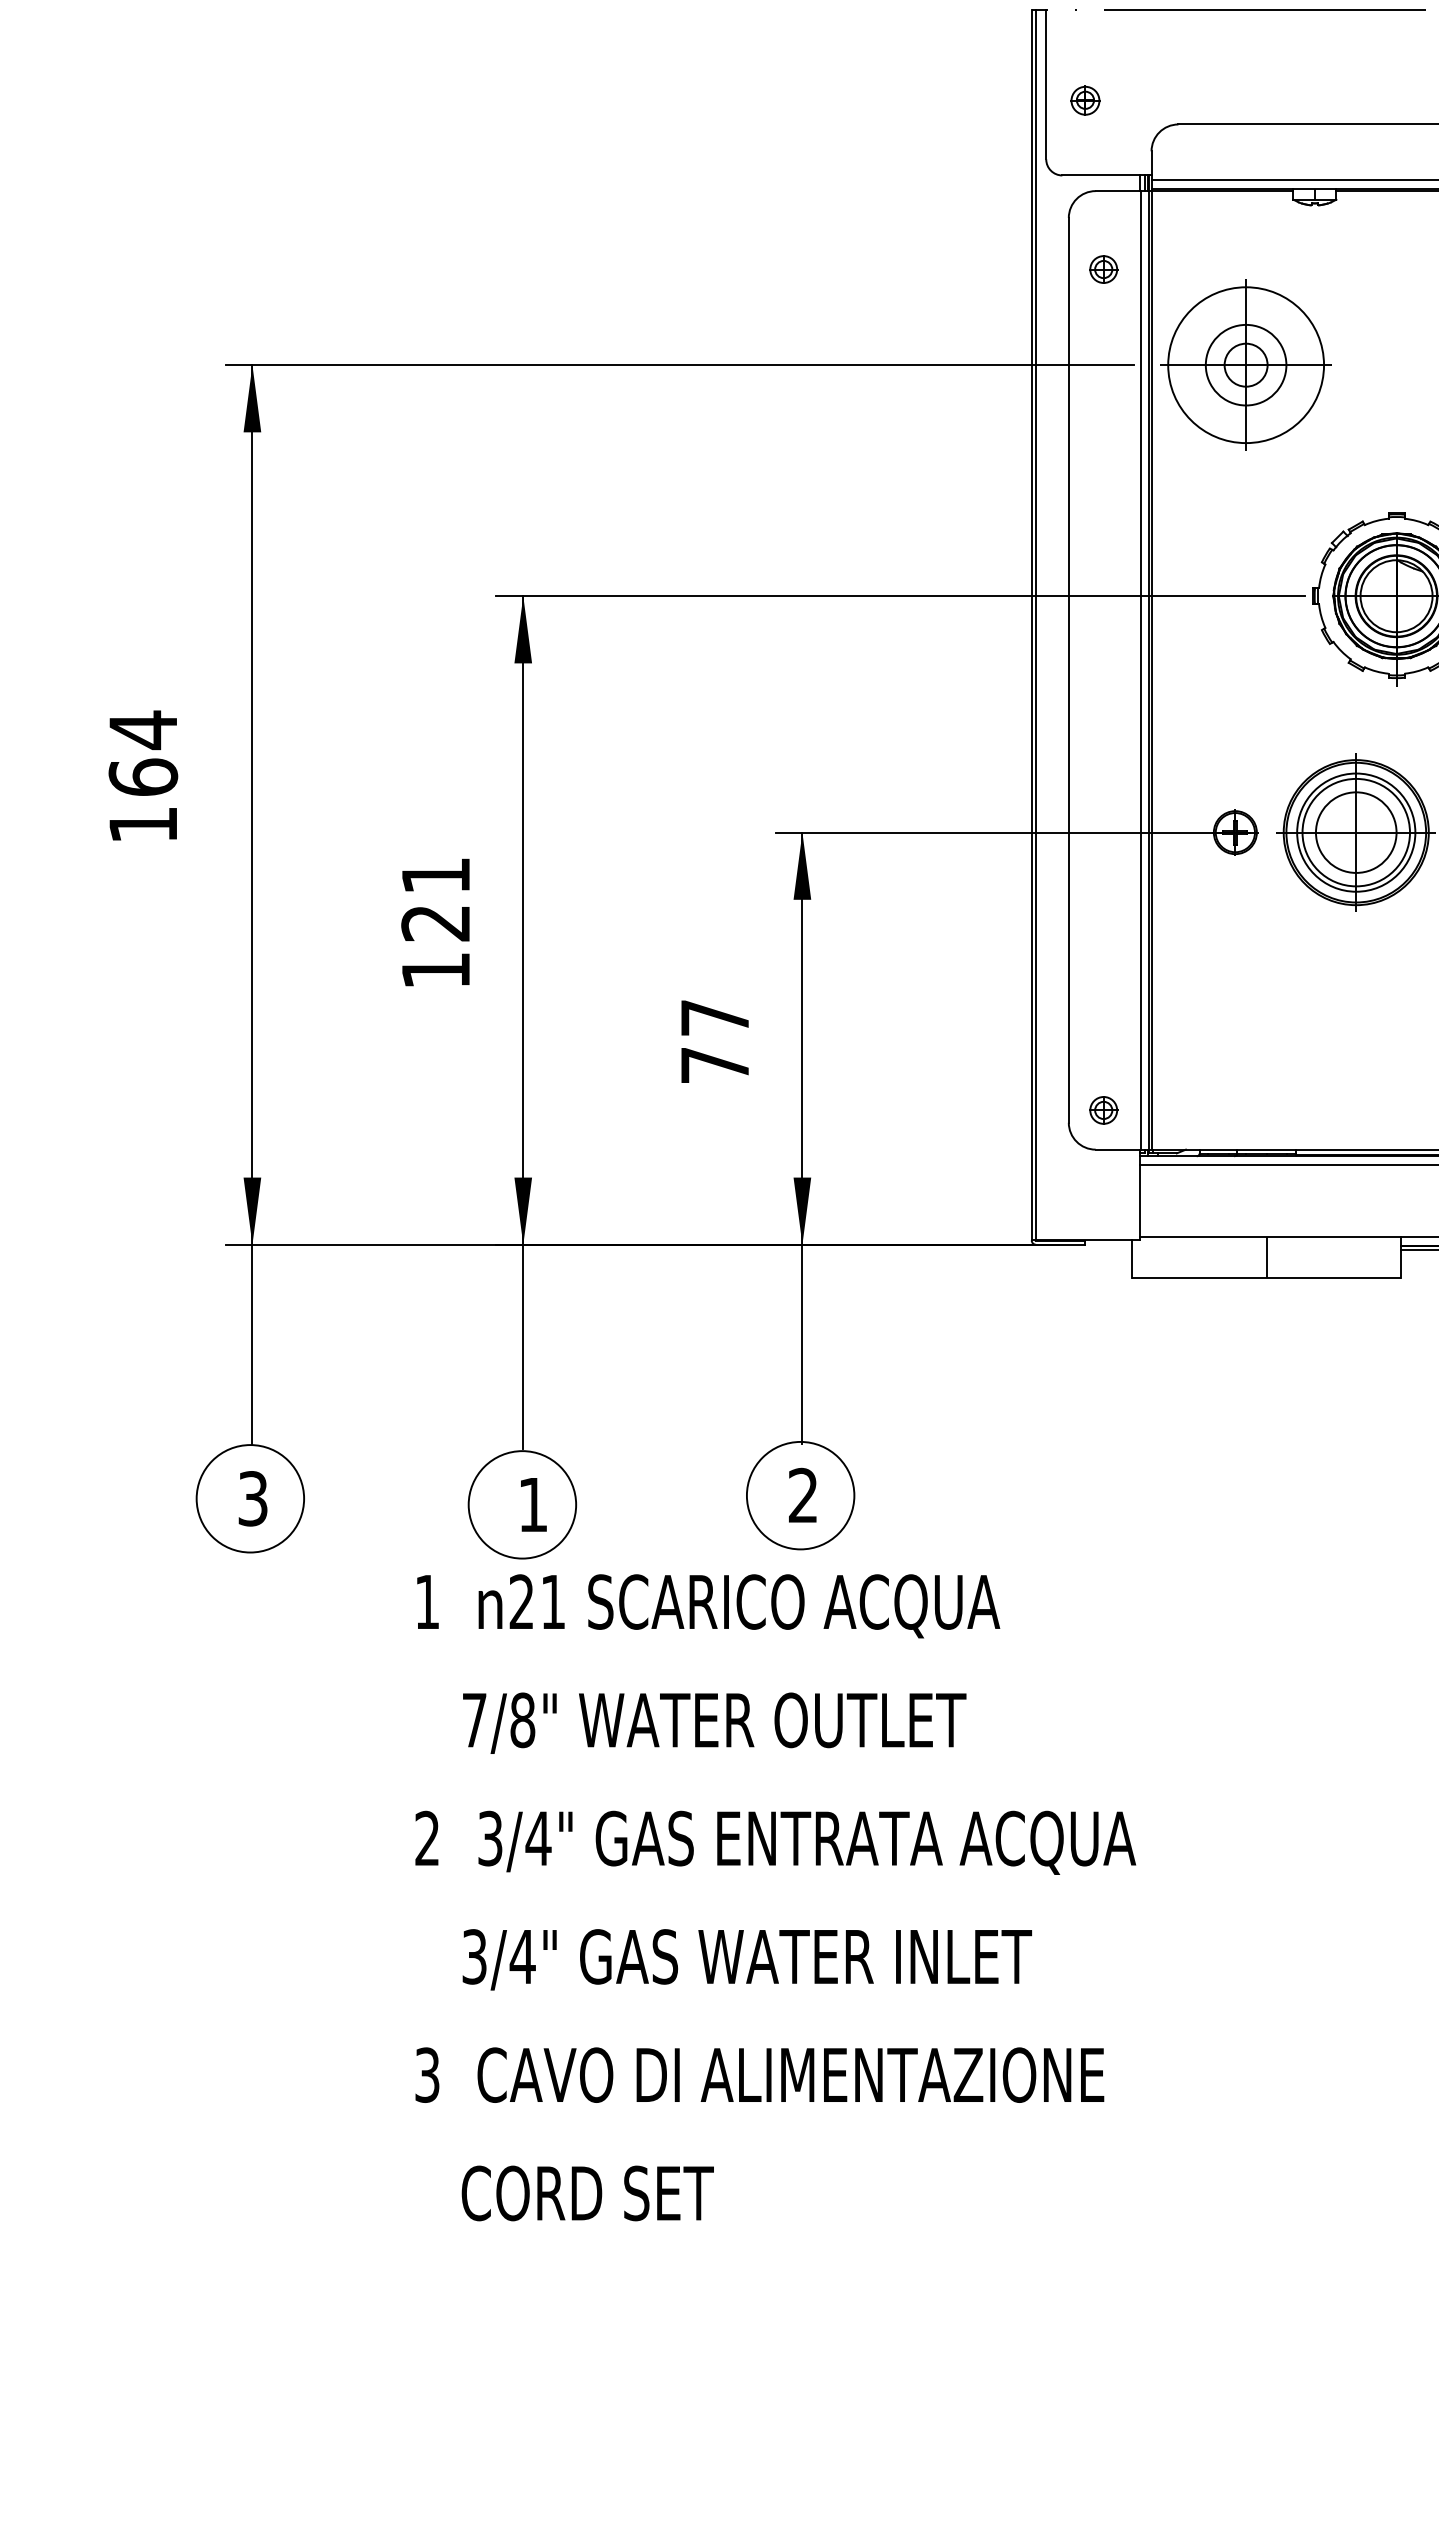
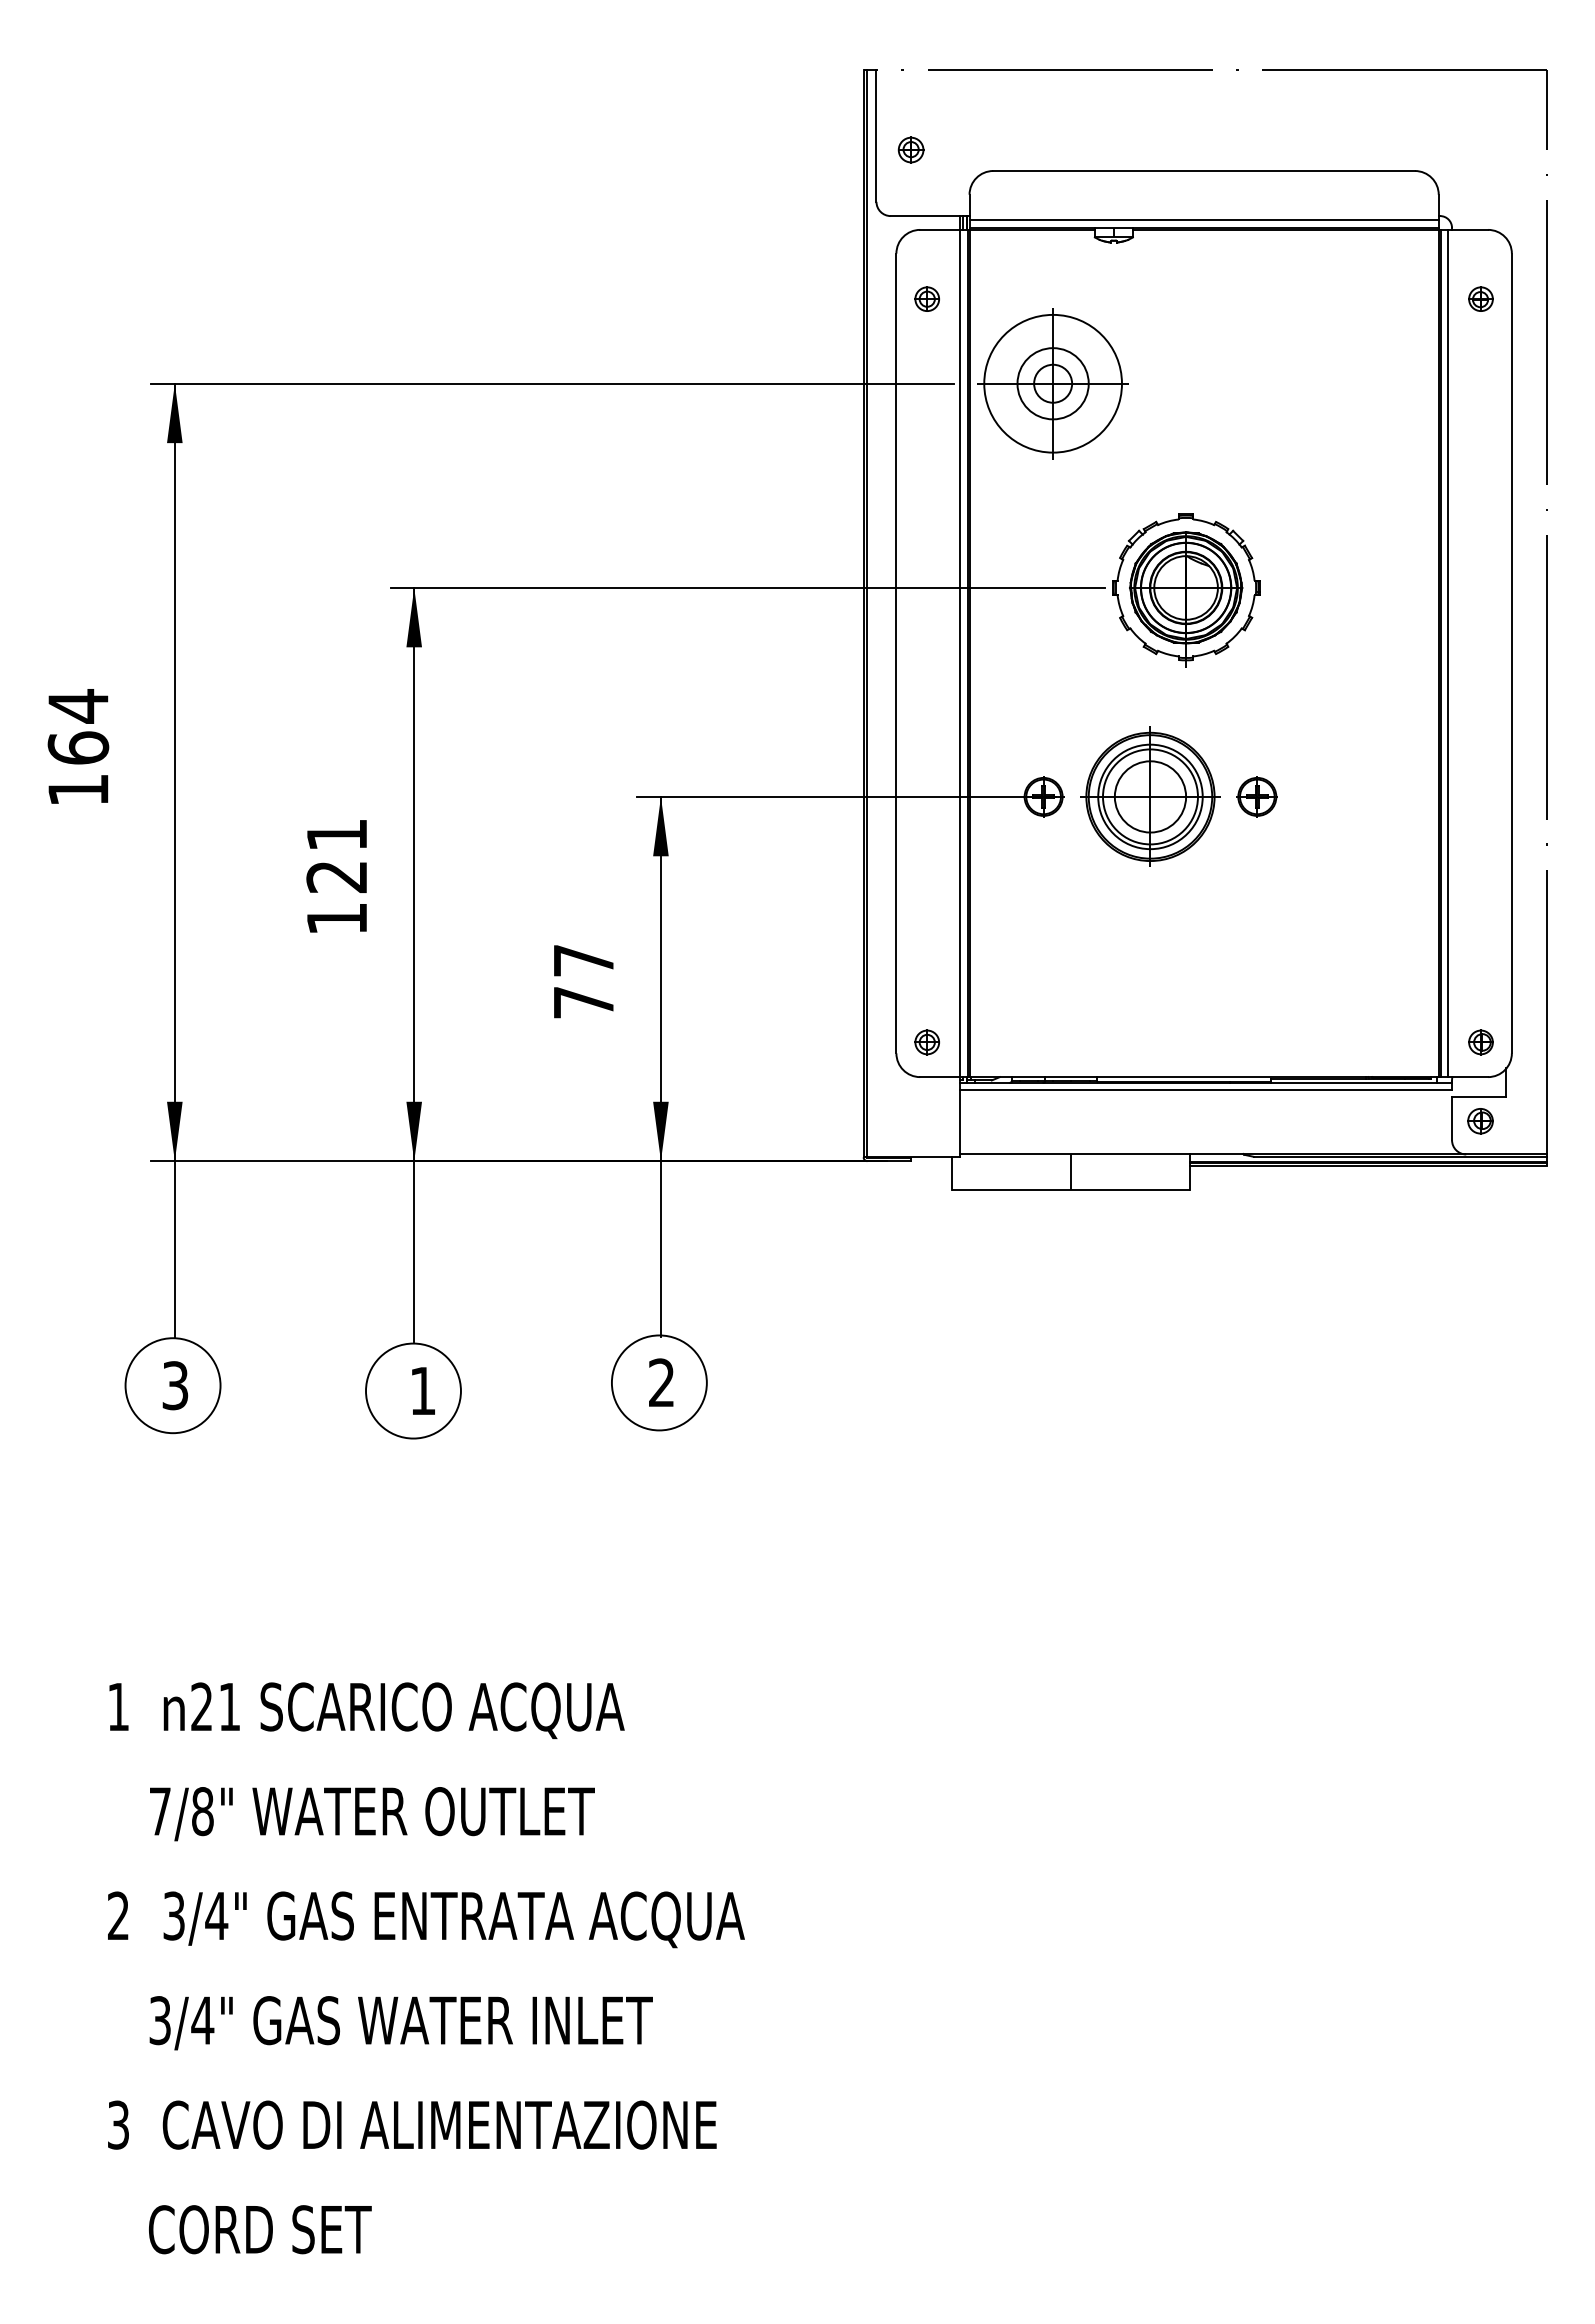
text: (775, 1897) -> (426, 1968), moved

